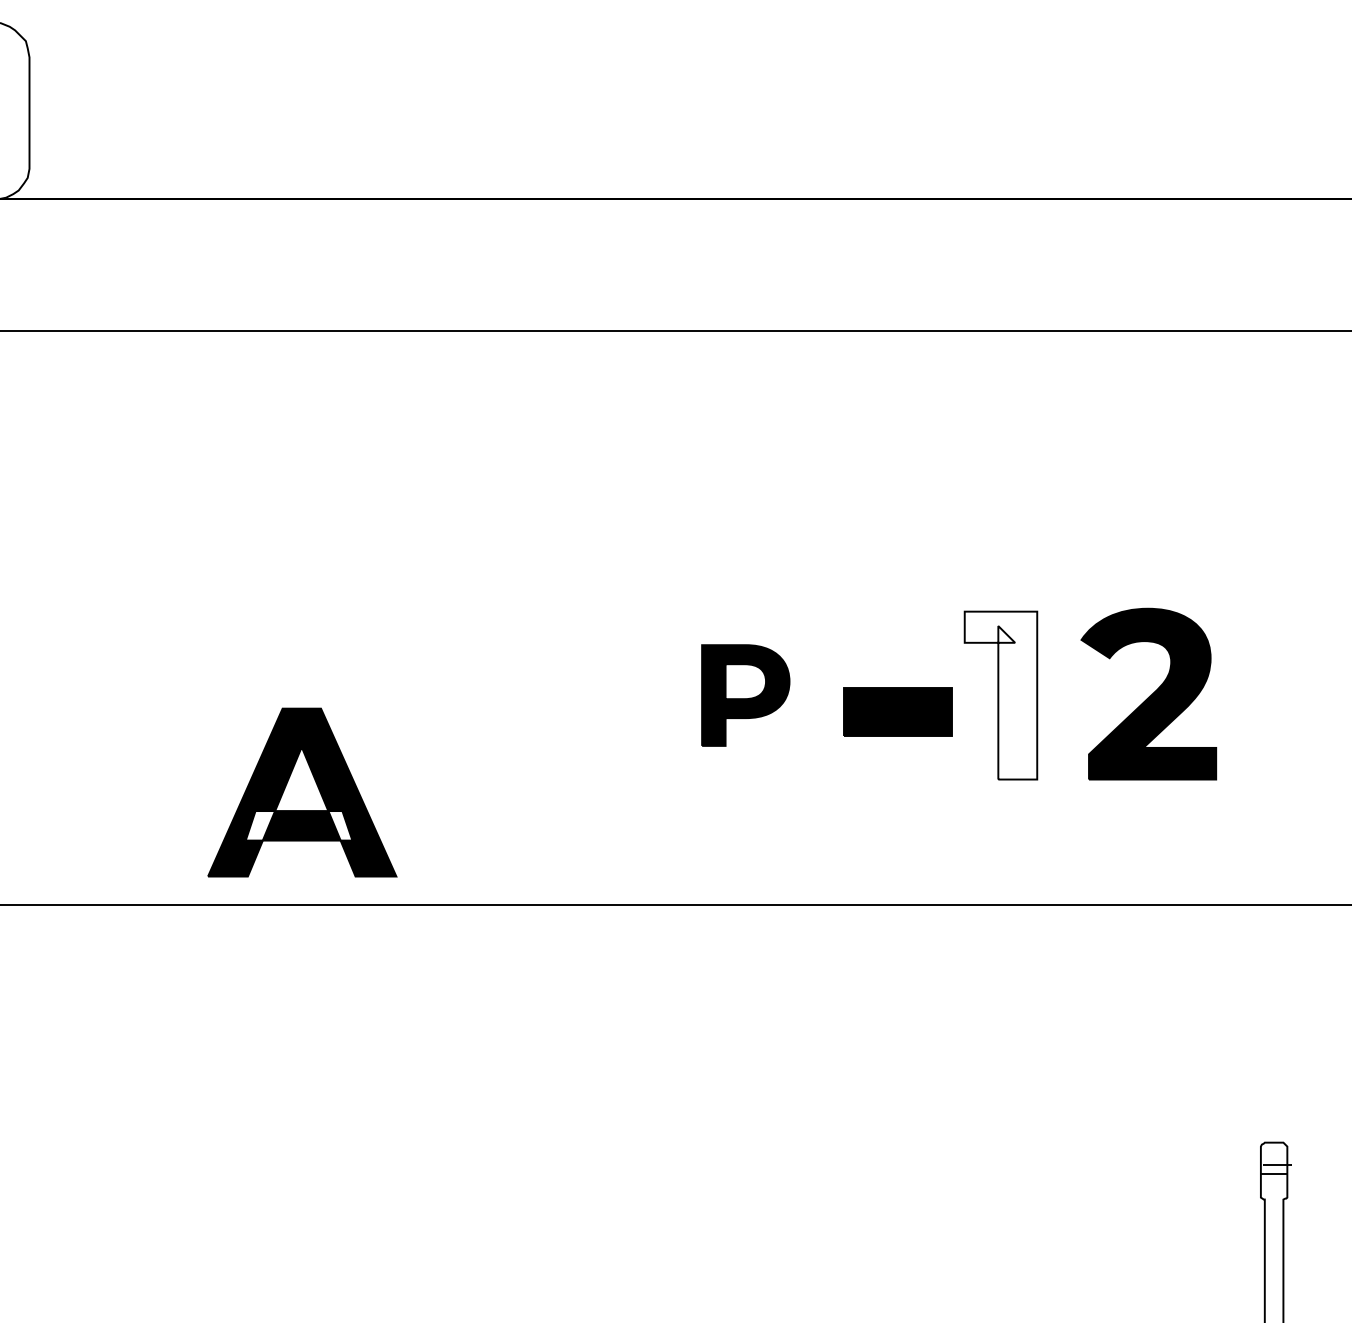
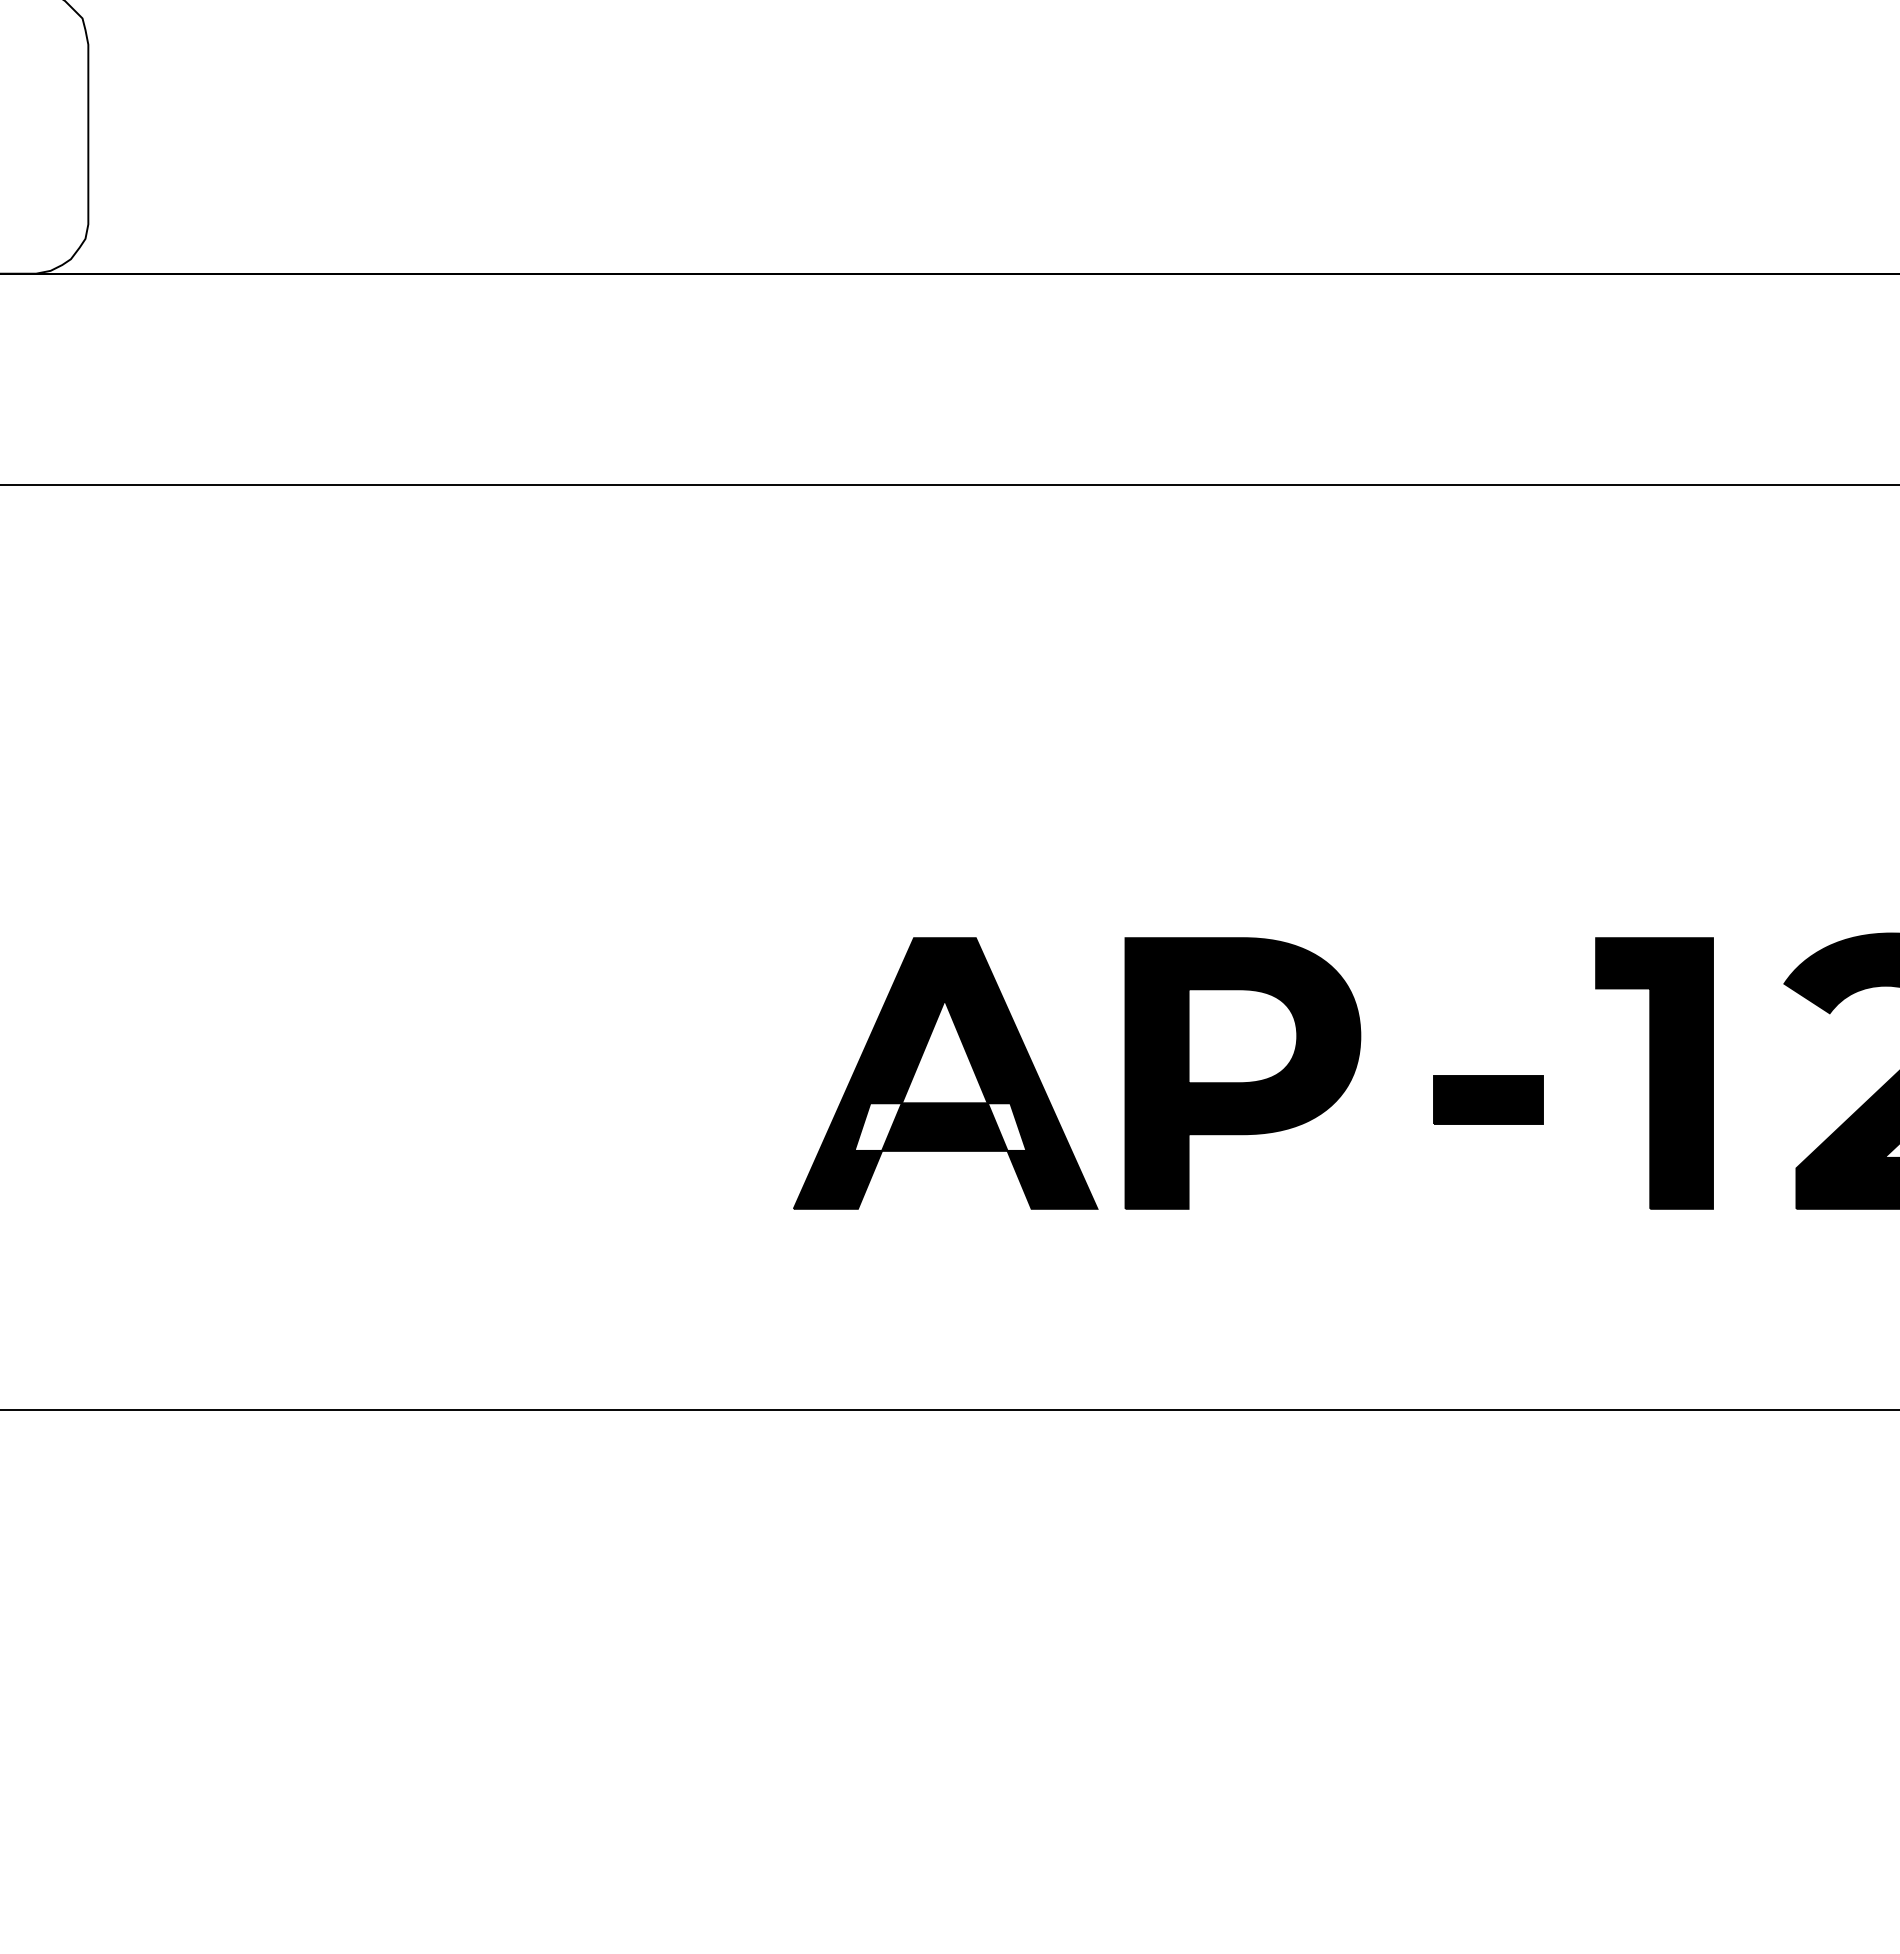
part: (745, 695) -> (1242, 1073), size x1.67
fill: (1000, 695) -> (1653, 1073), added
part: (897, 711) -> (1487, 1099), size x0.62
part: (302, 792) -> (946, 1073), moved

